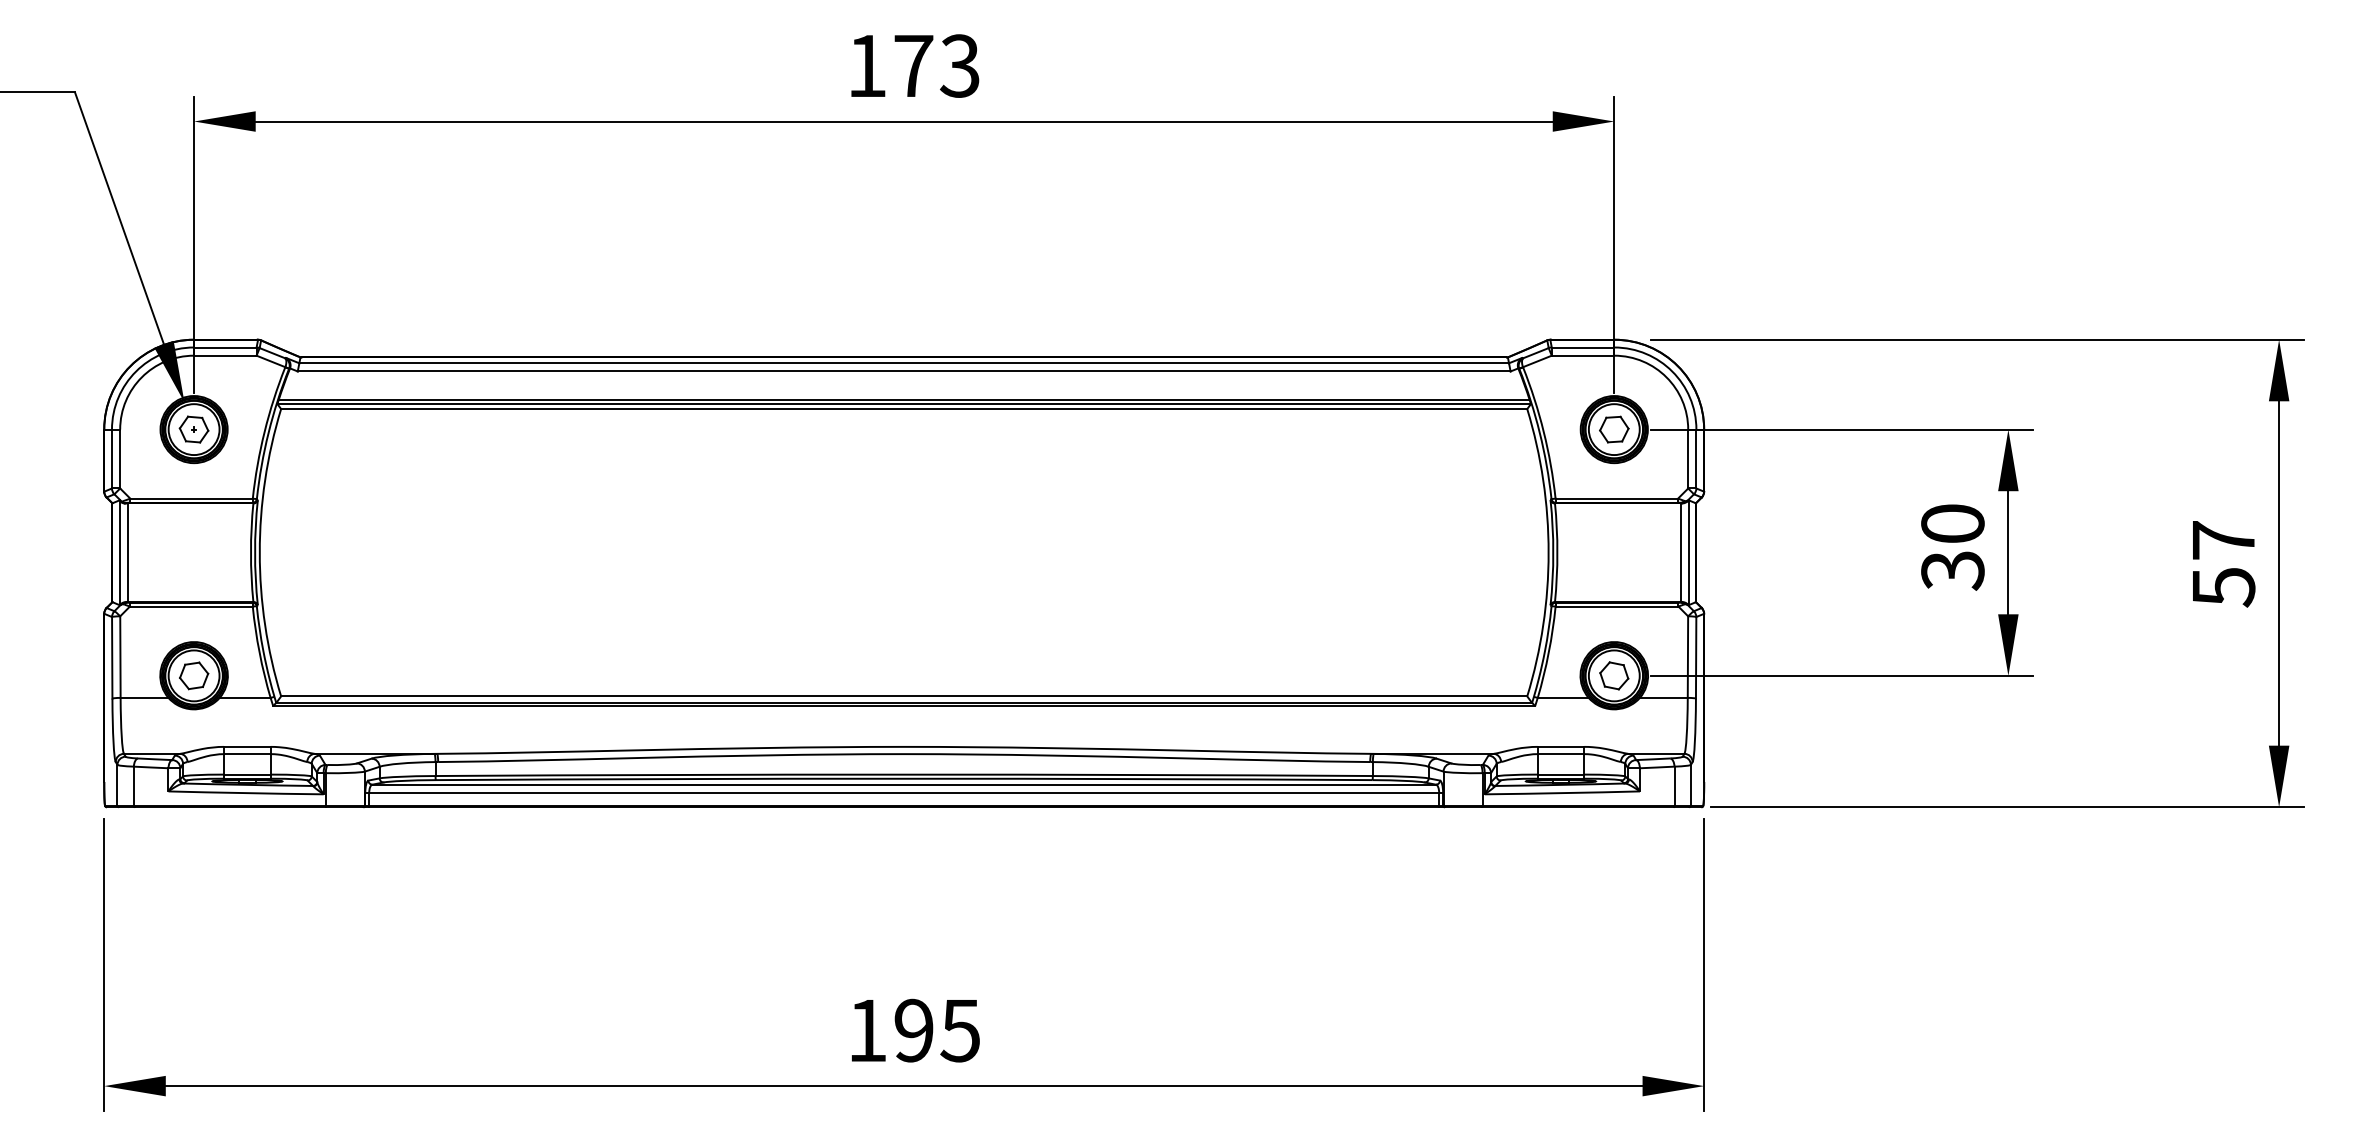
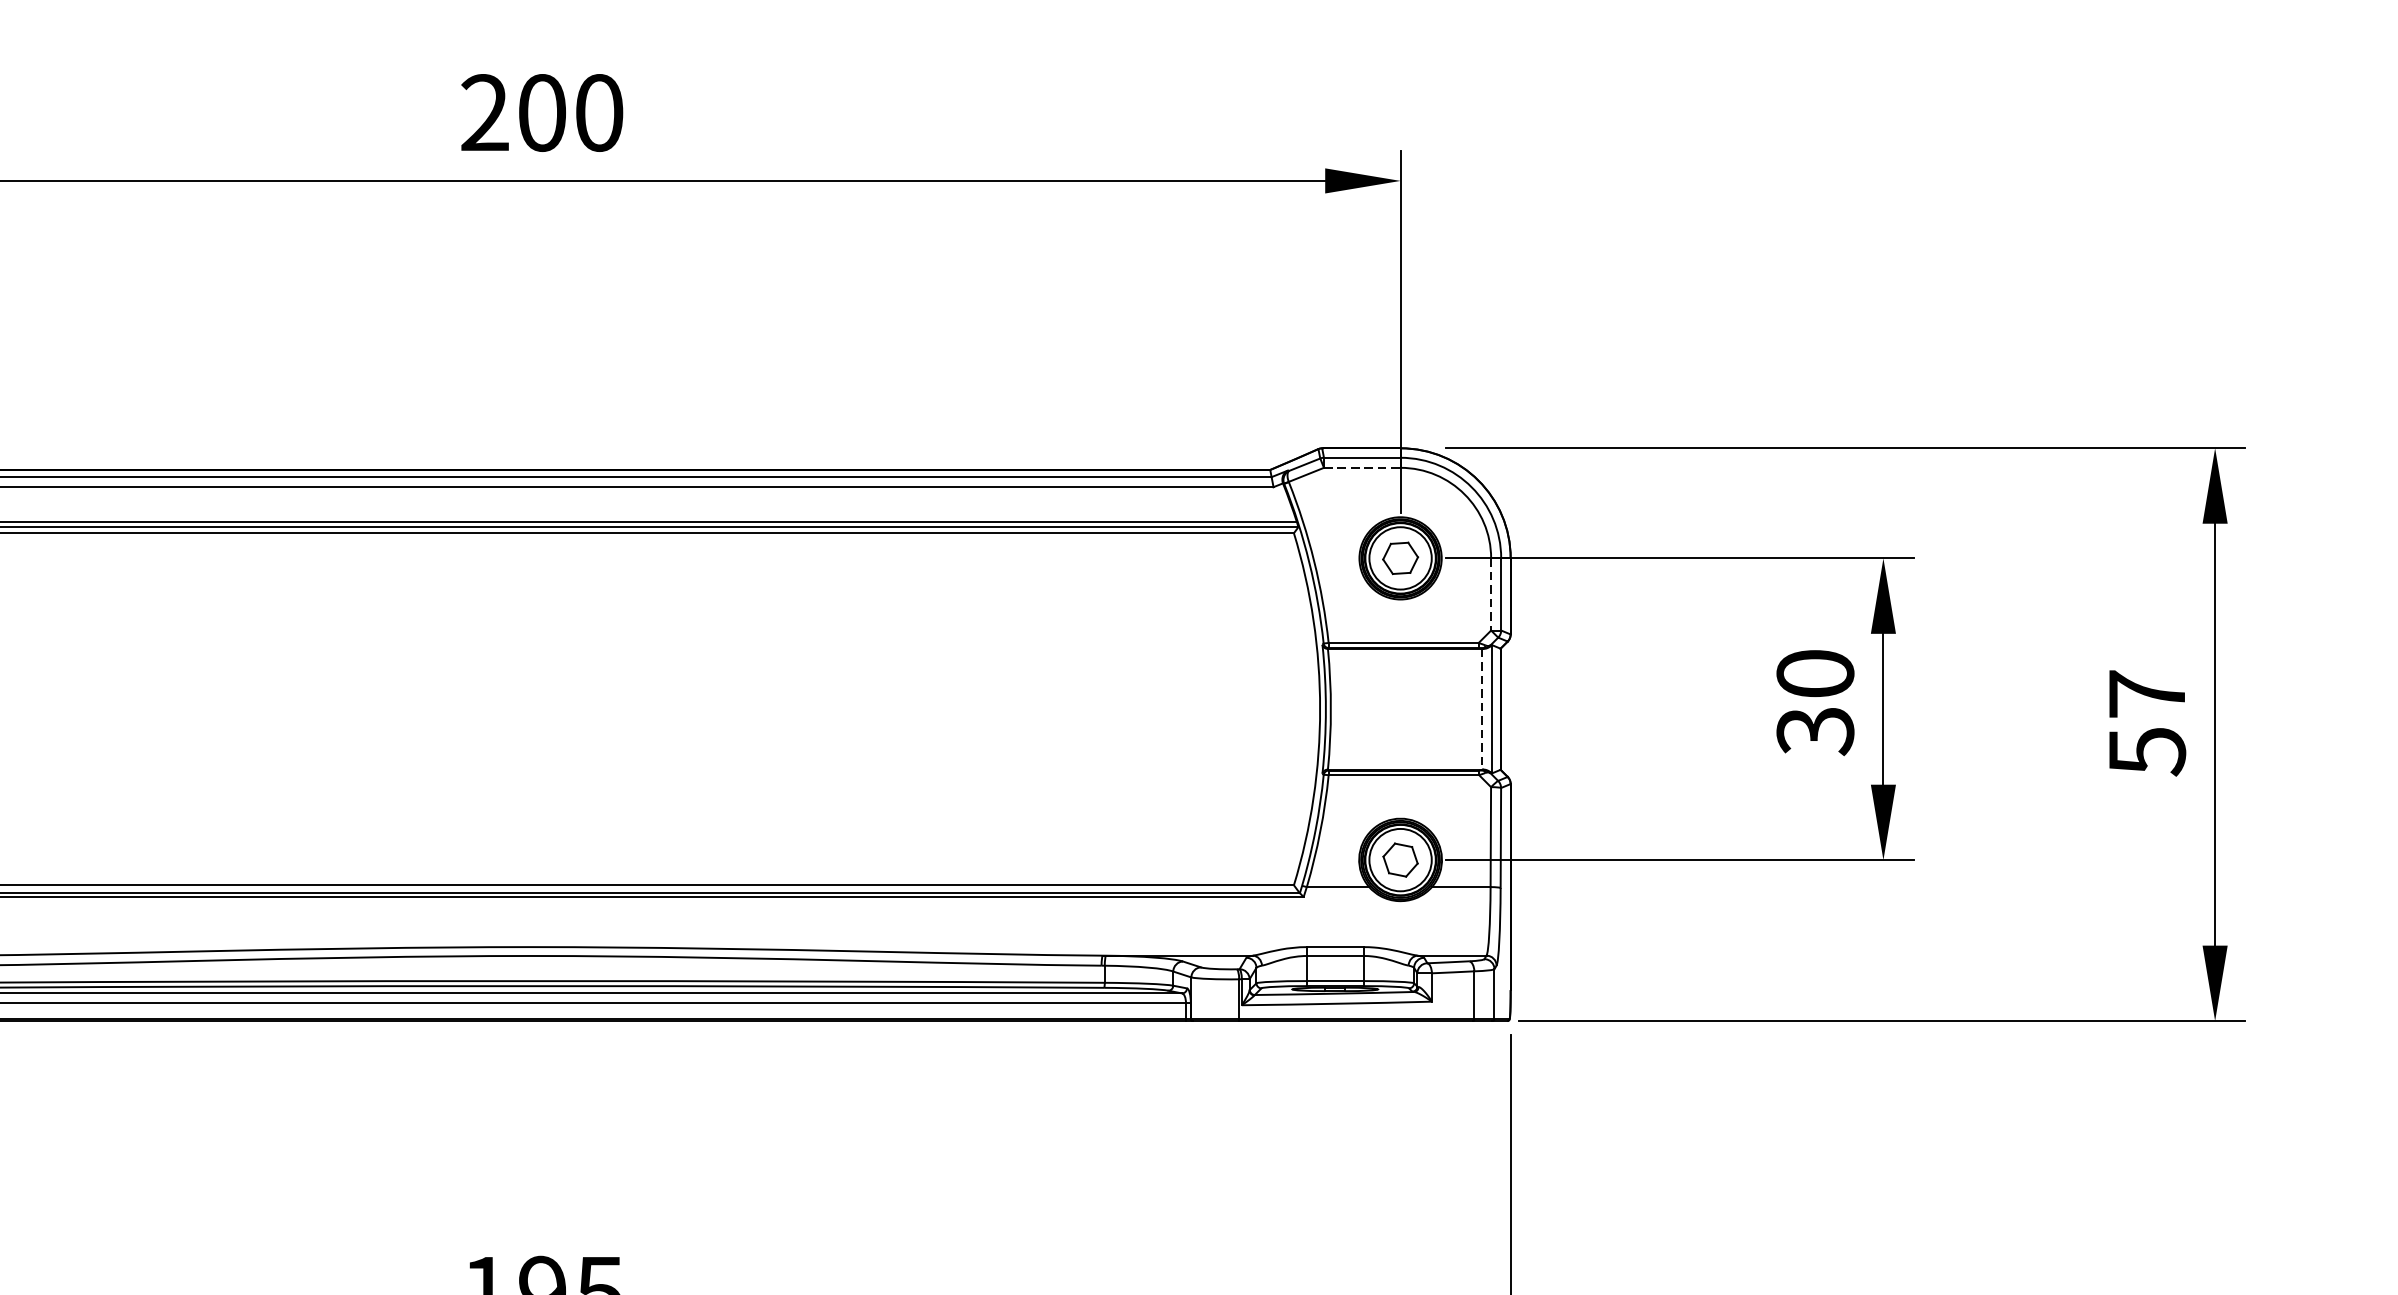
text: (913, 65) -> (541, 112), 173 -> 200
line: (1583, 355) -> (1362, 467), solid -> dashed
line: (1688, 459) -> (1491, 595), solid -> dashed
line: (1680, 553) -> (1481, 710), solid -> dashed

